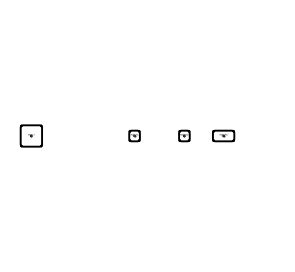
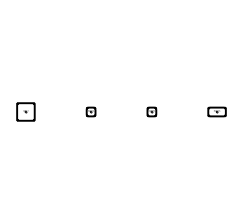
part: (134, 135) -> (91, 111), moved
part: (223, 135) -> (216, 111), moved

